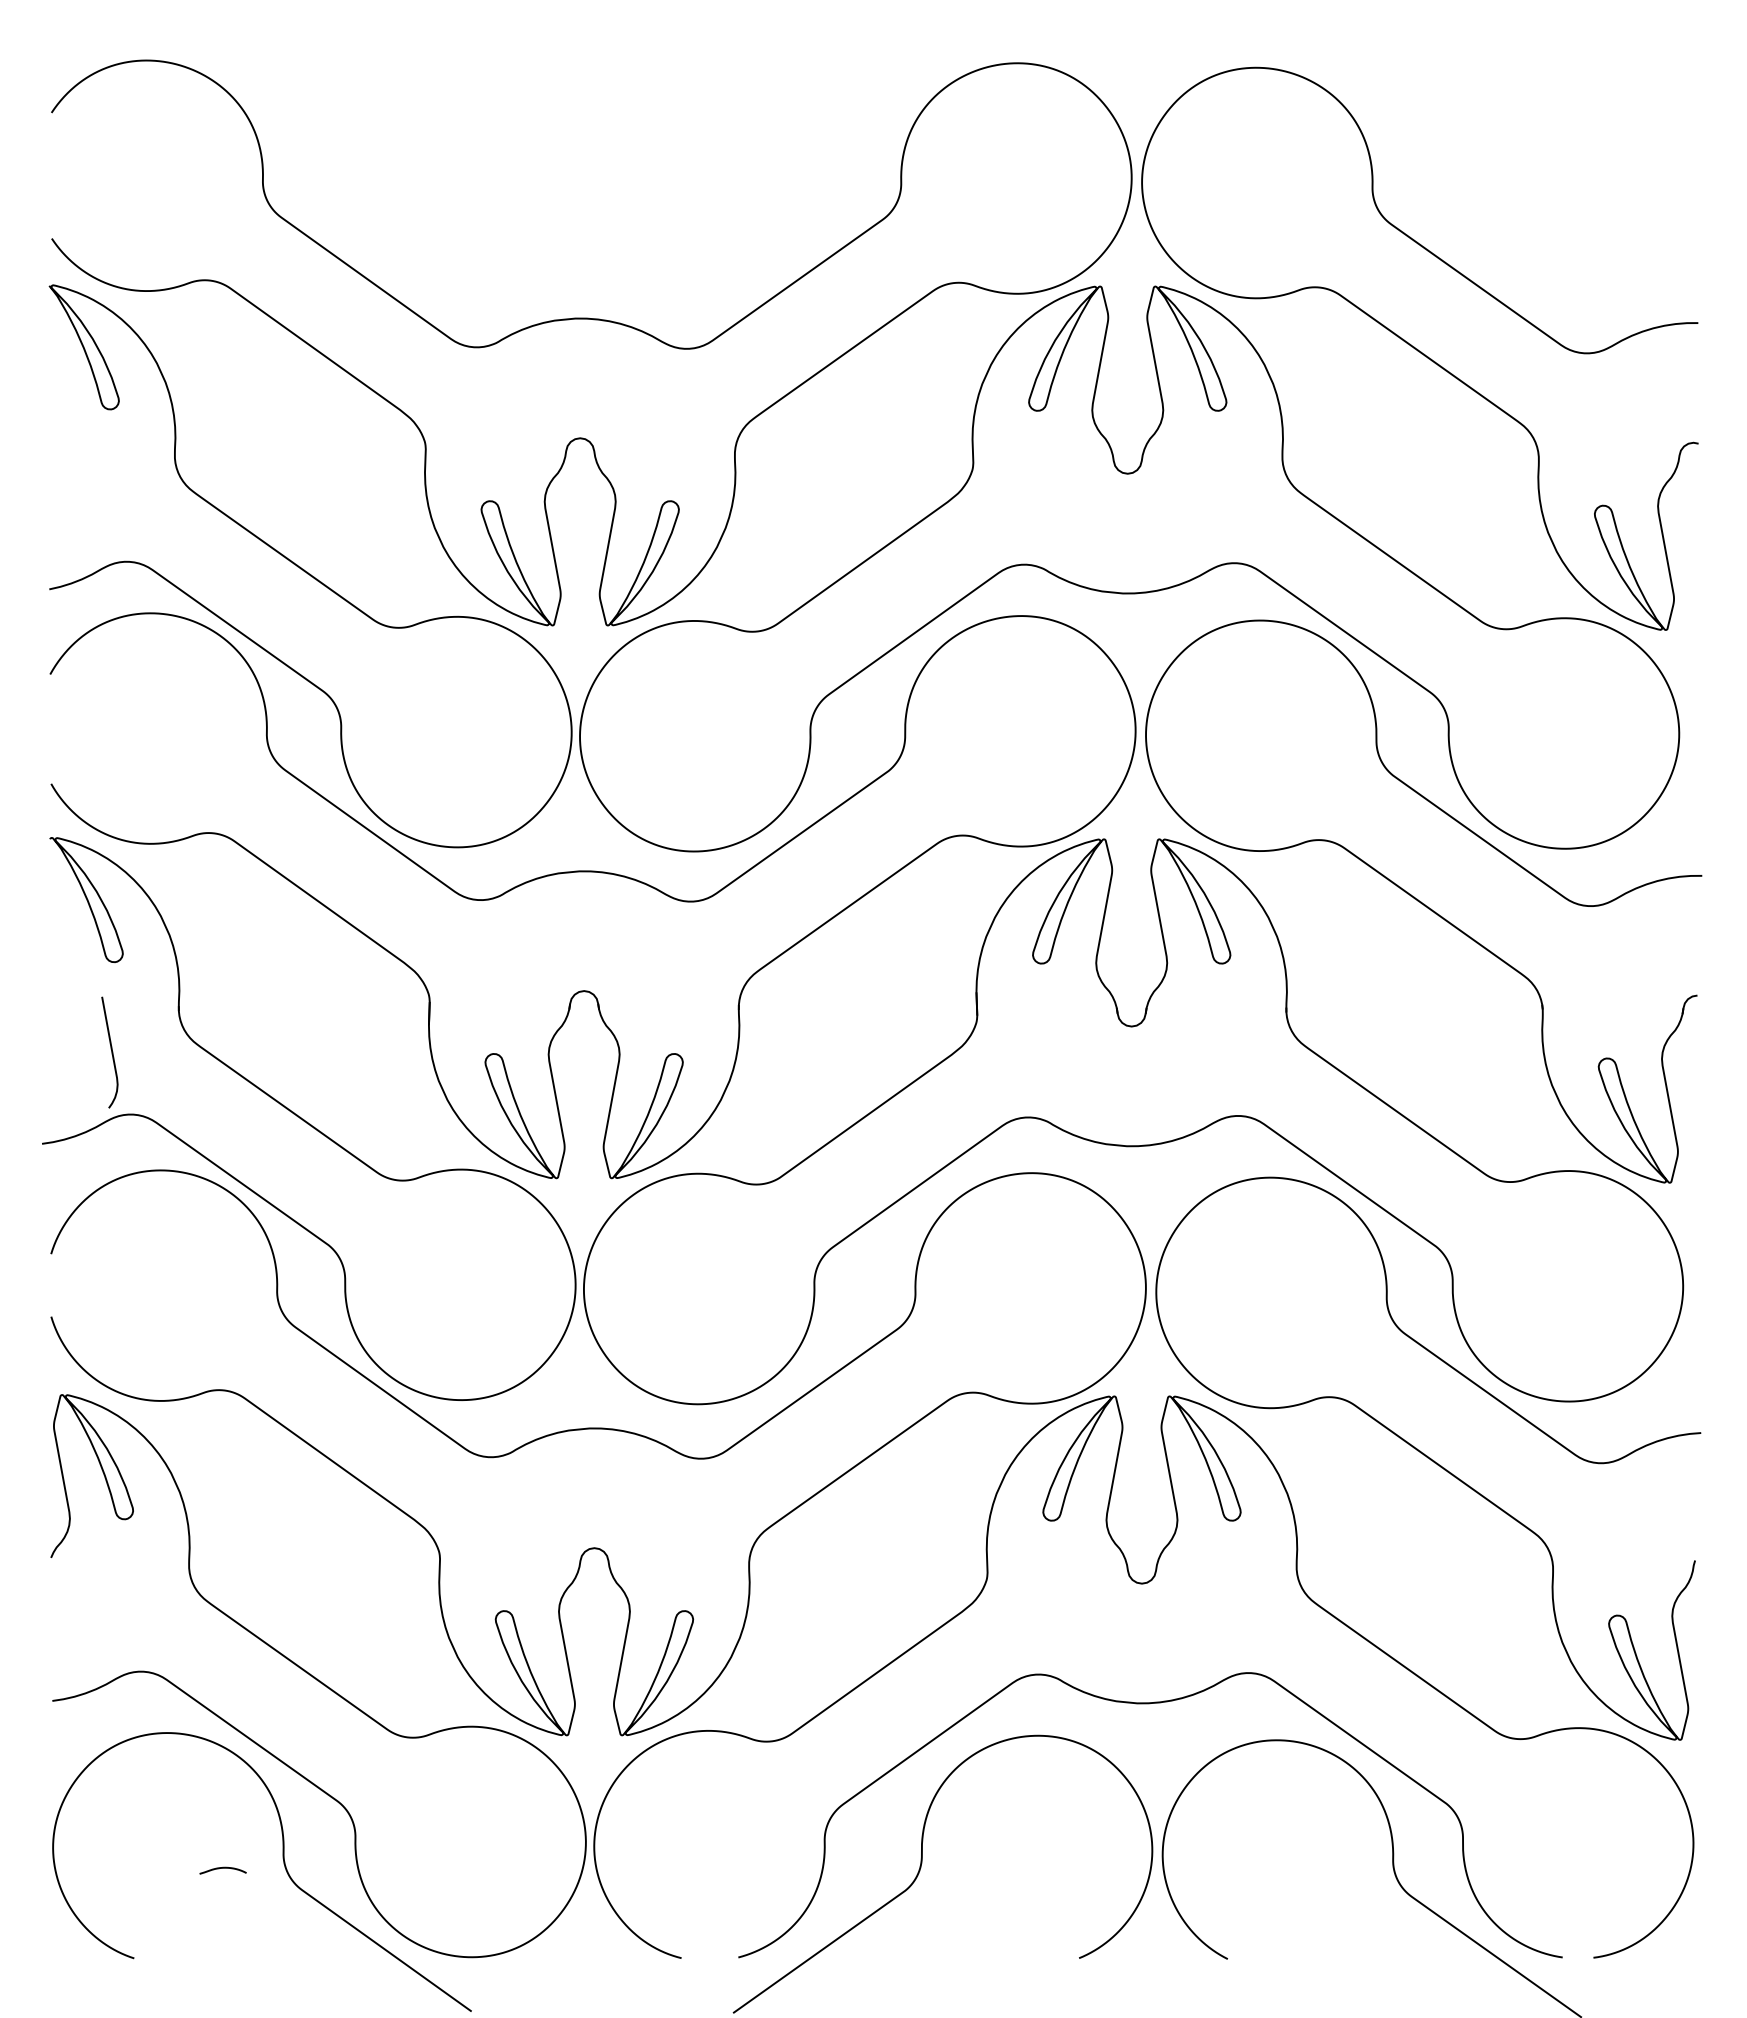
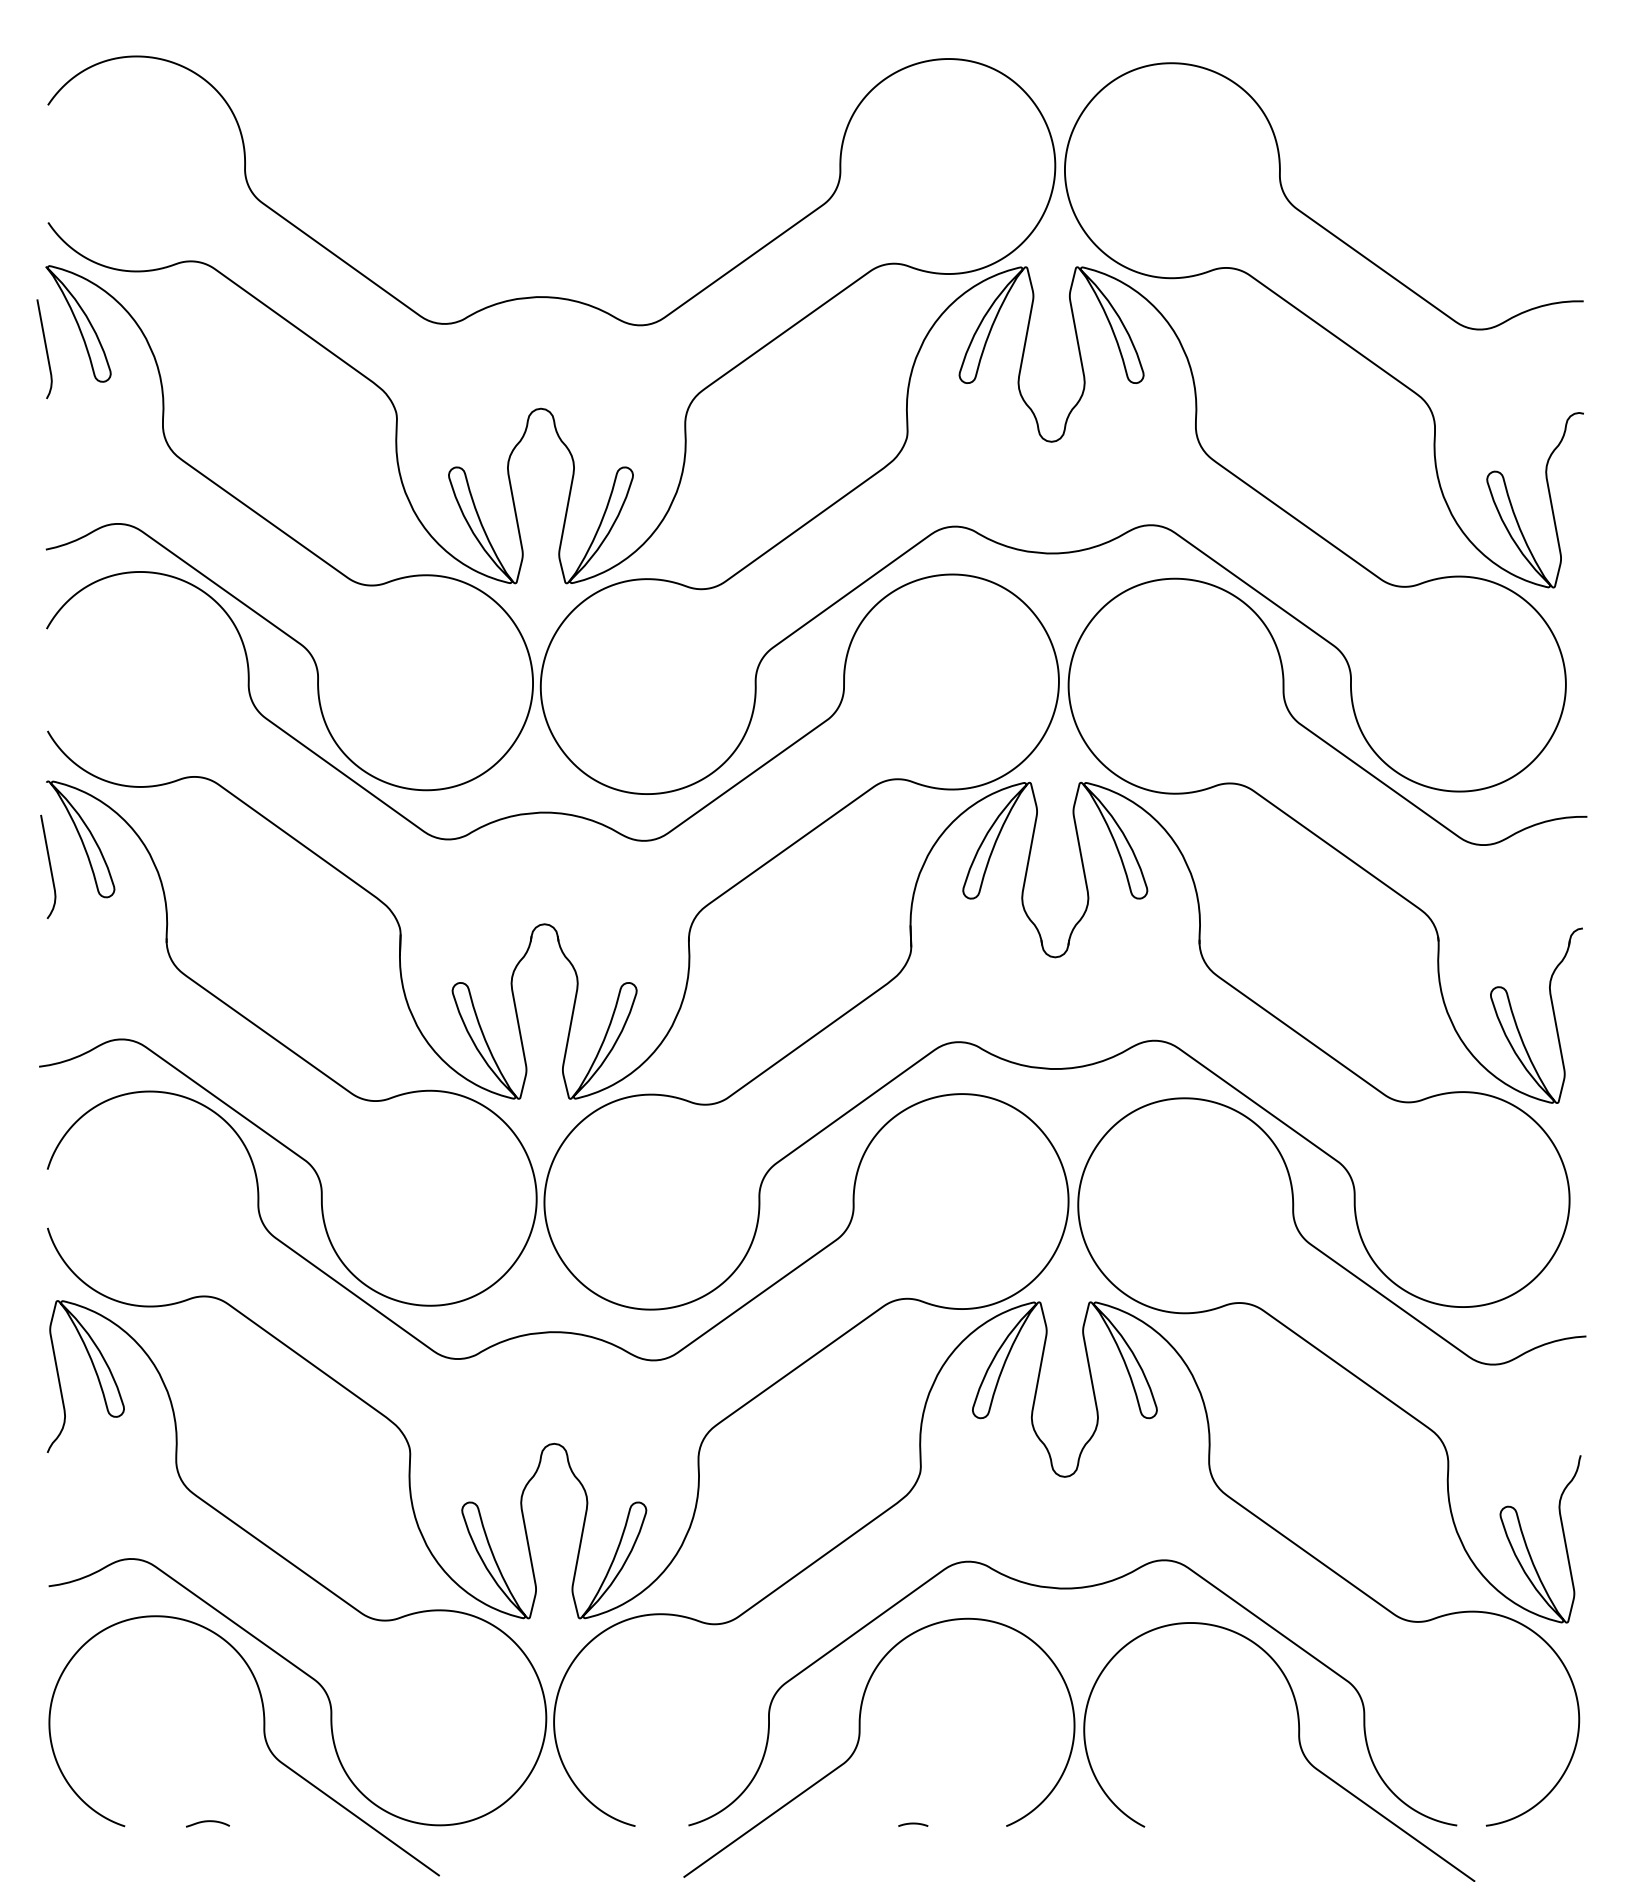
curve: (48, 373) -> (45, 348), added
curve: (111, 1052) -> (49, 866), moved
curve: (222, 1868) -> (207, 1821), moved
curve: (979, 1956) -> (913, 1824), added

